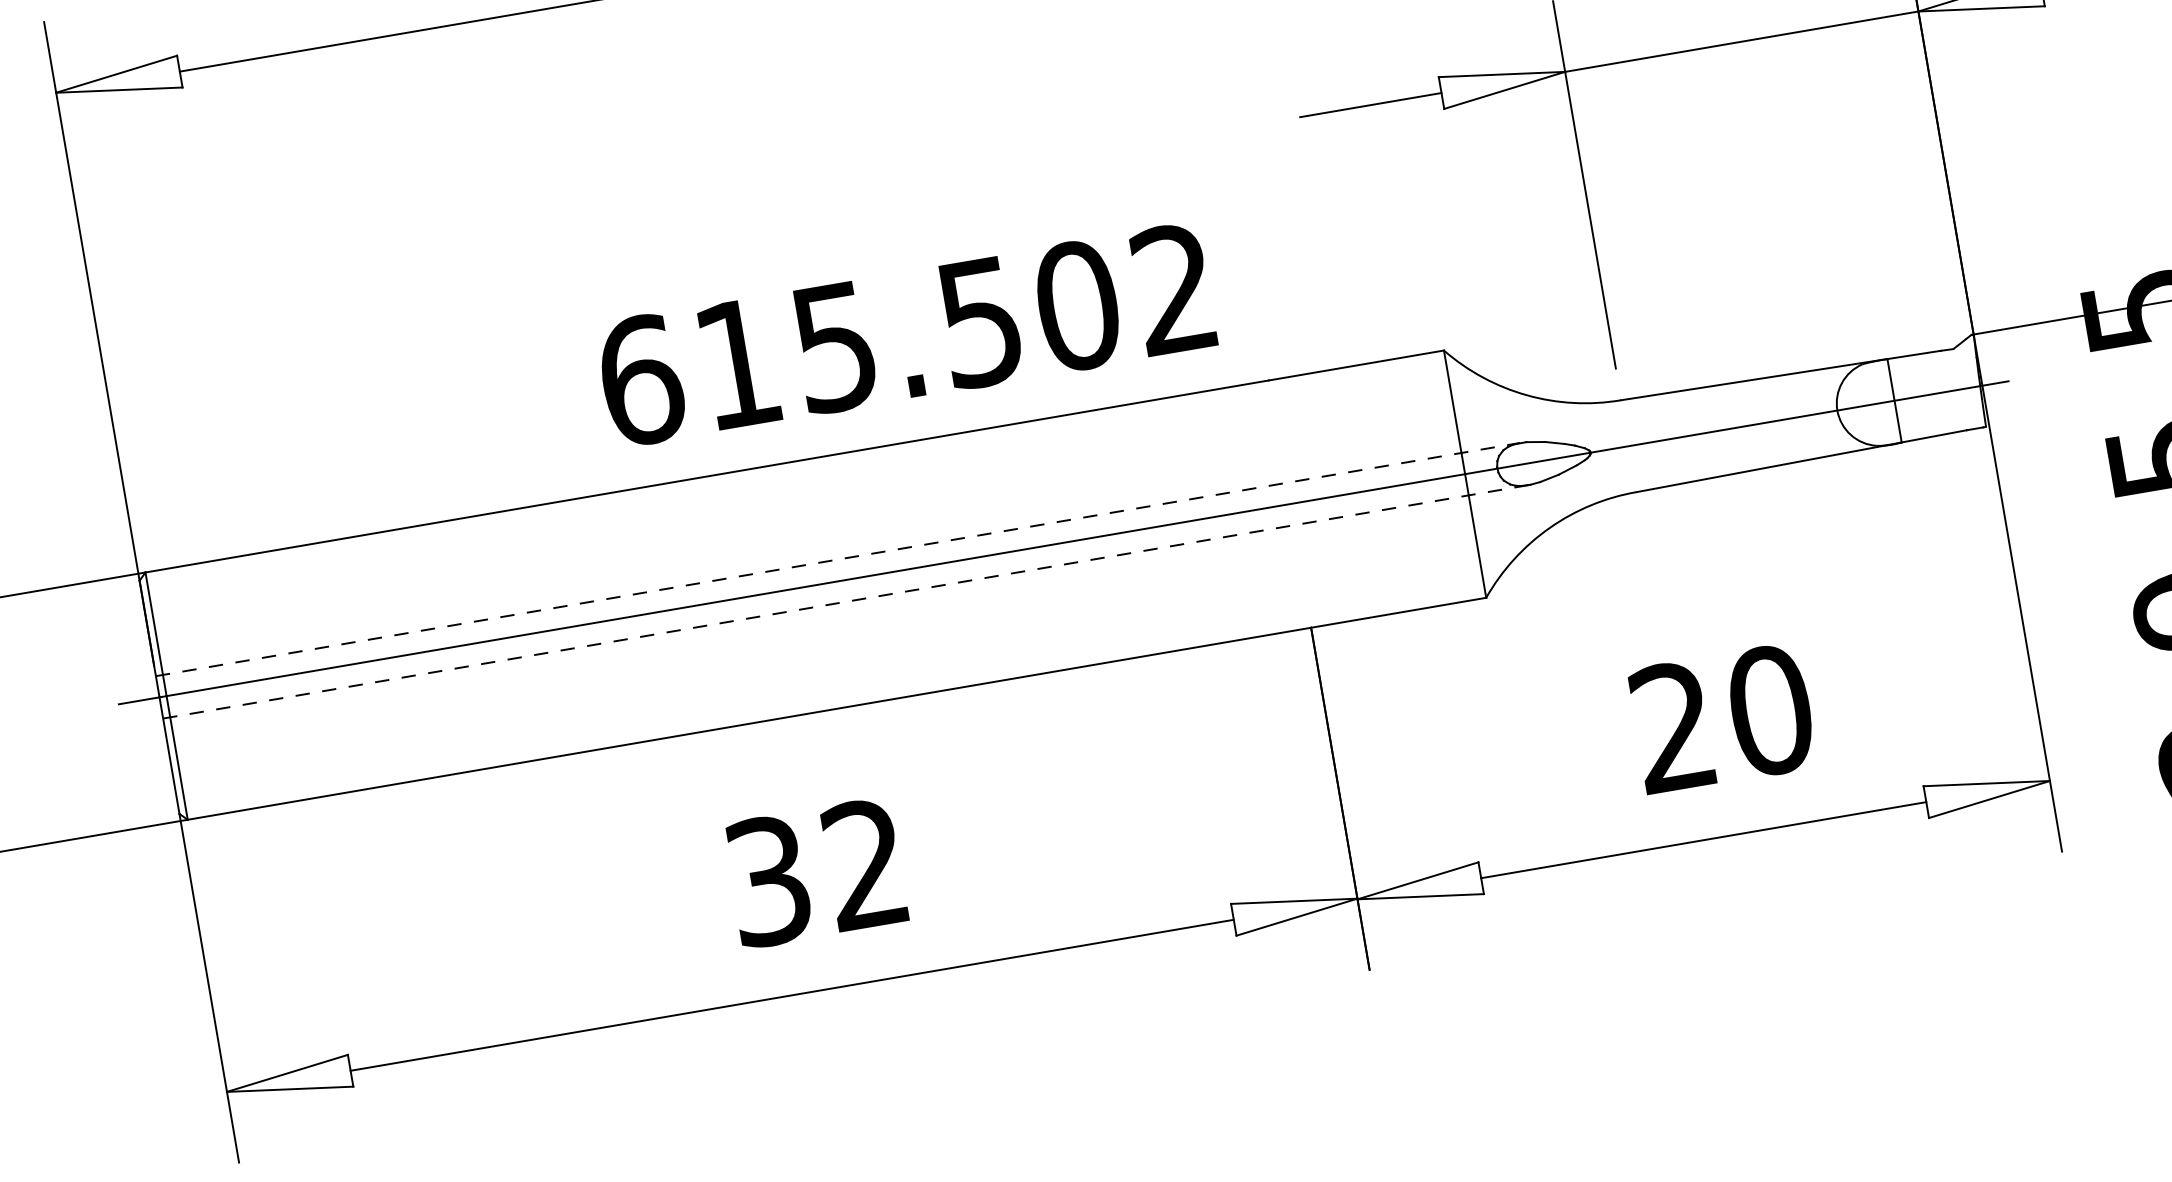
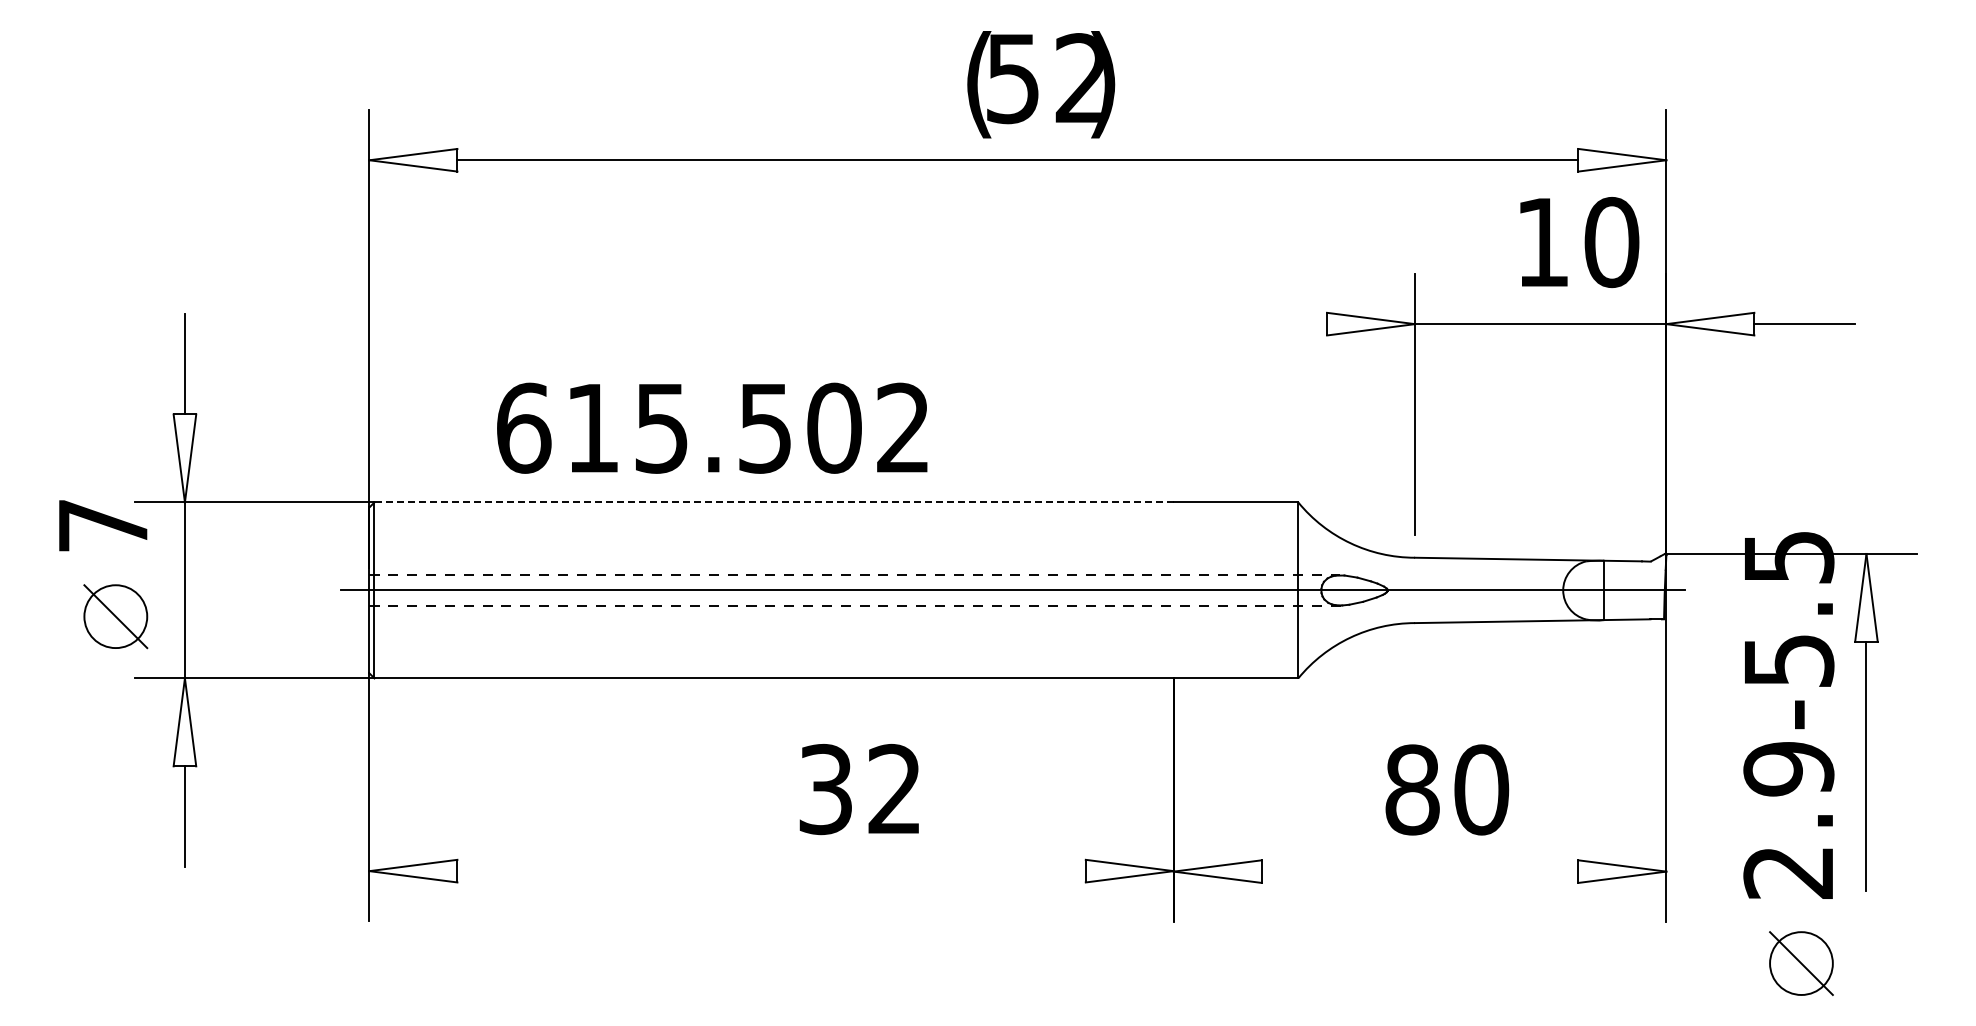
line: (1370, 105) -> (1276, 324), removed
text: (906, 334) -> (712, 427), moved
line: (707, 476) -> (774, 502), solid -> dashed
text: (1673, 726) -> (1412, 789), 20 -> 80
line: (1702, 840) -> (1419, 871), removed
text: (814, 873) -> (858, 789), moved
line: (792, 995) -> (771, 871), removed

